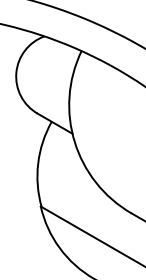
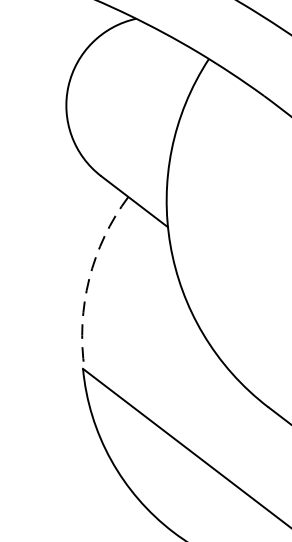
arc: (38, 163) -> (89, 279), solid -> dashed

